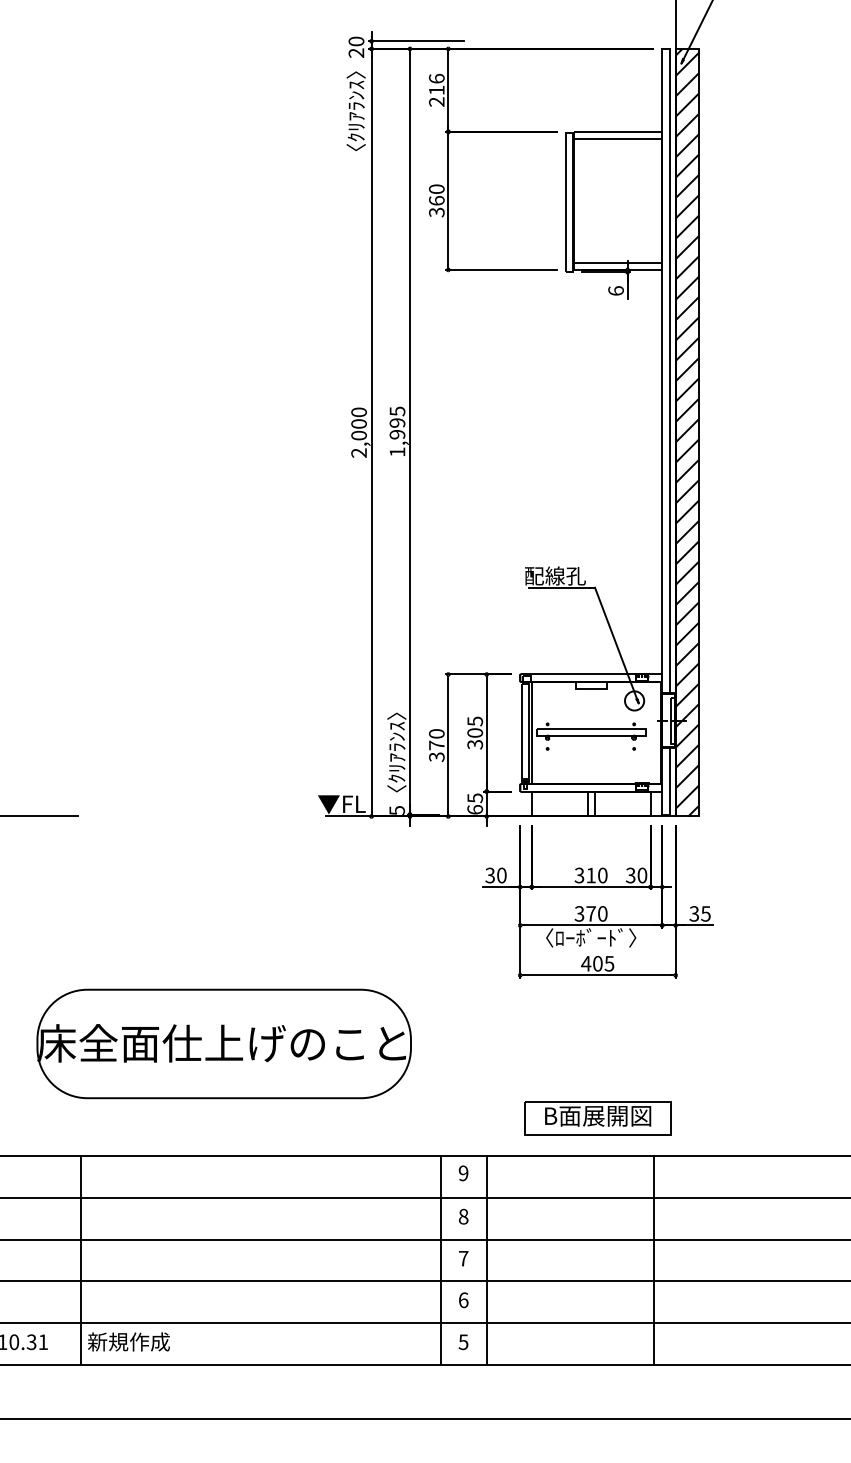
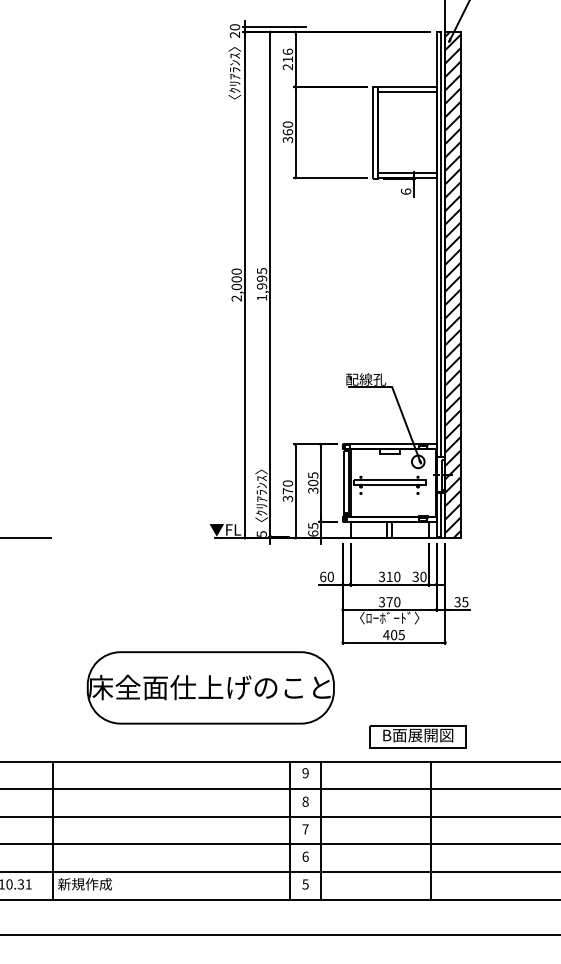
text: (490, 874) -> (323, 576), 30 -> 60
part: (223, 1043) -> (210, 687), moved
part: (596, 1117) -> (417, 736), moved

